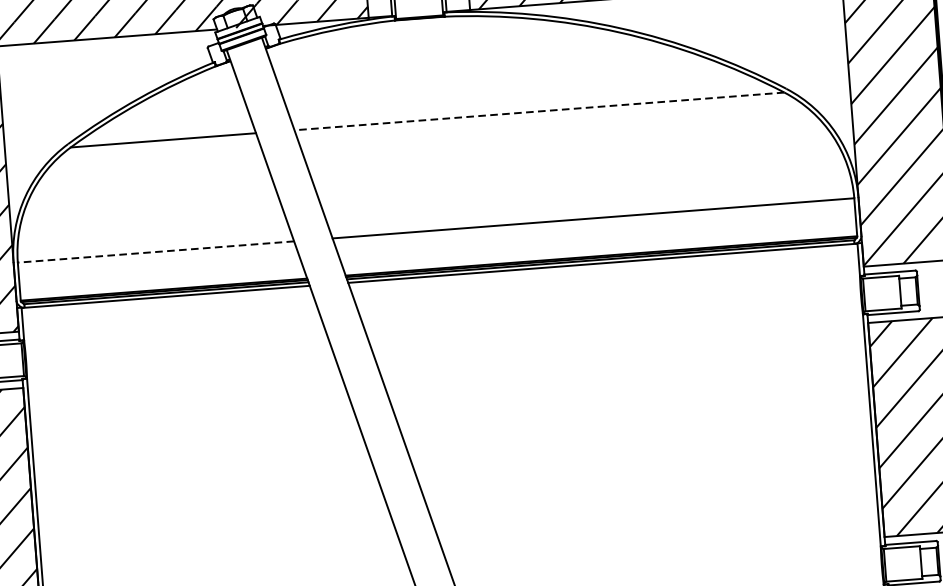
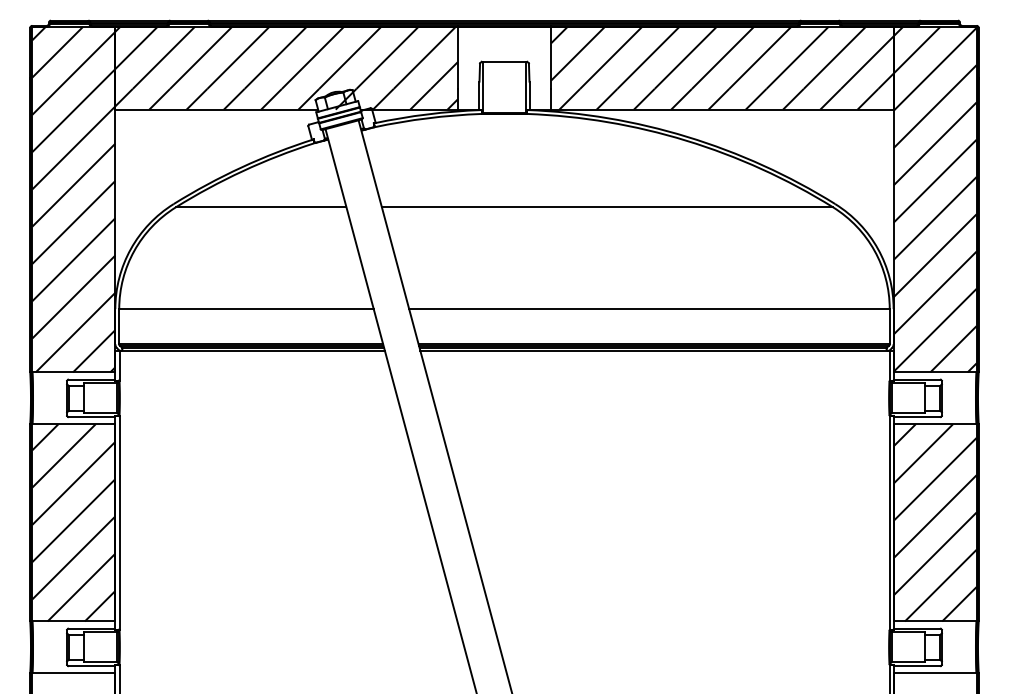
line: (539, 111) -> (607, 207), dashed -> solid
line: (154, 252) -> (245, 309), dashed -> solid

